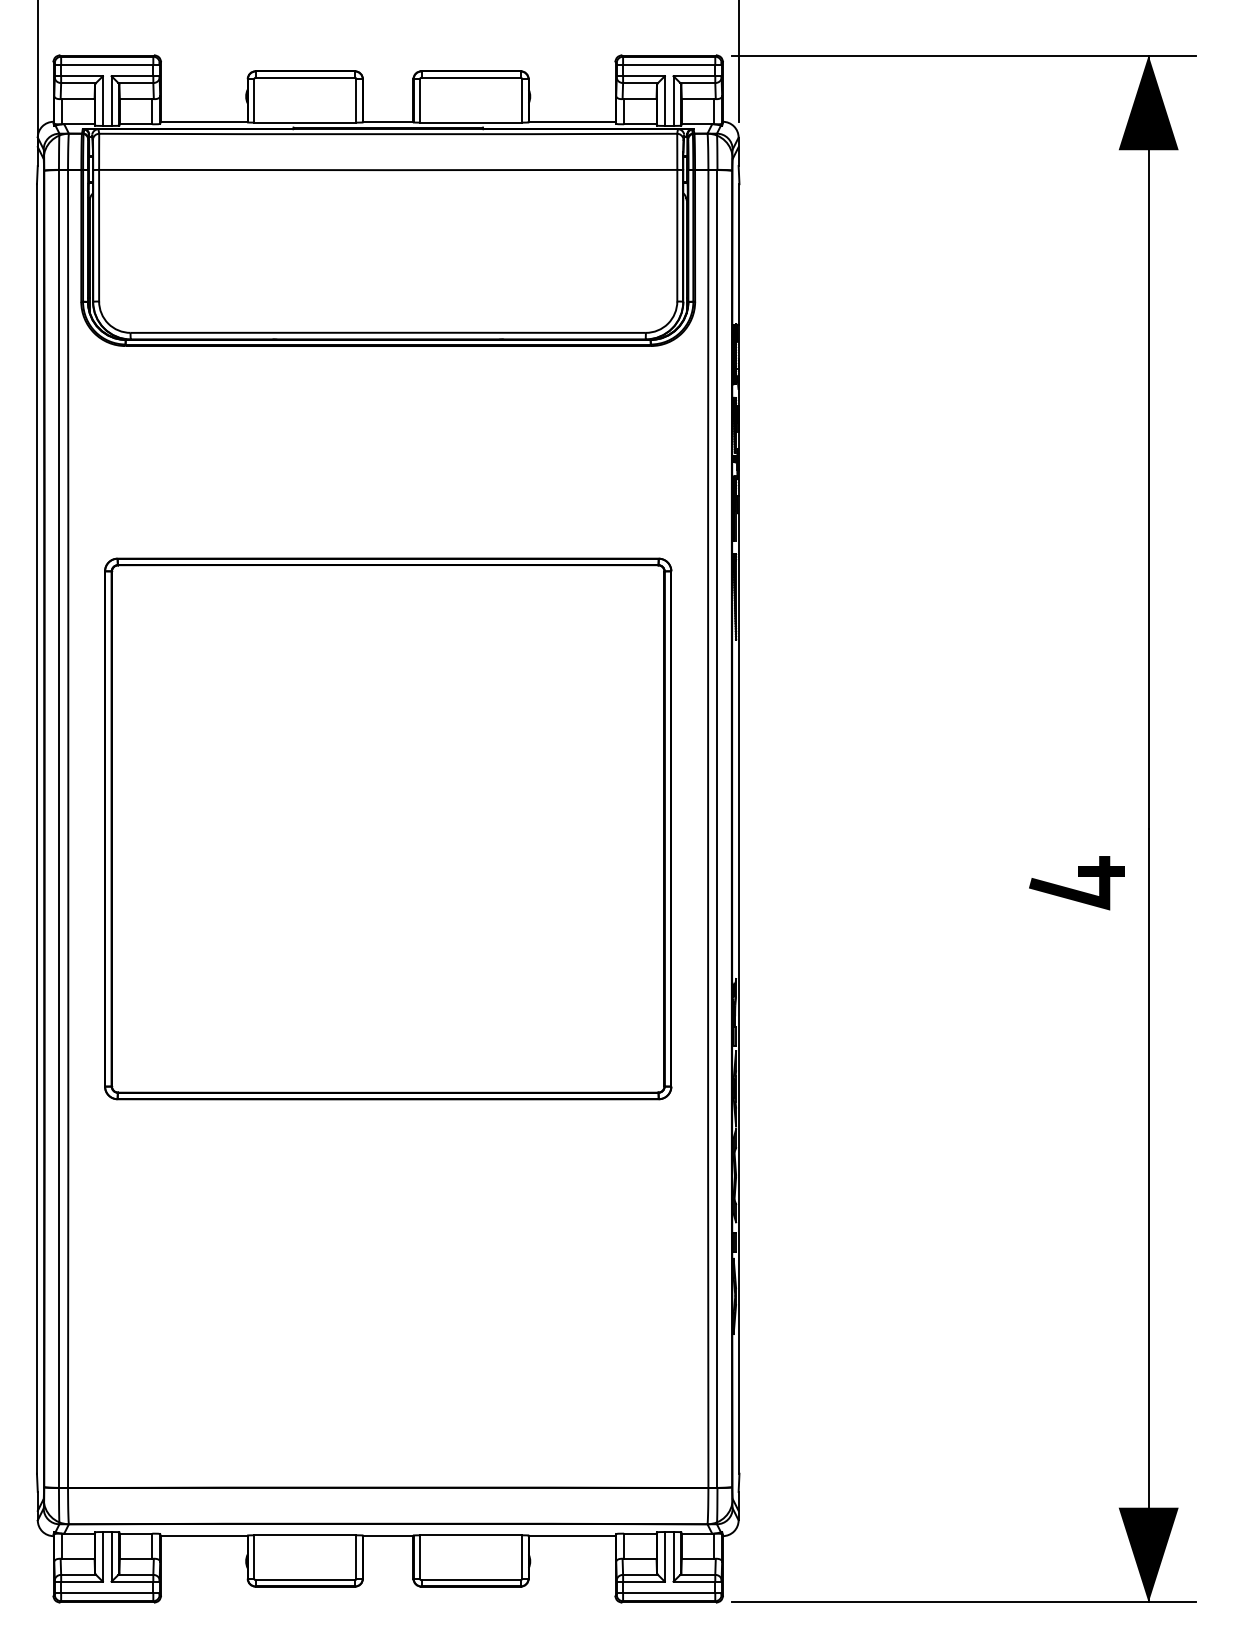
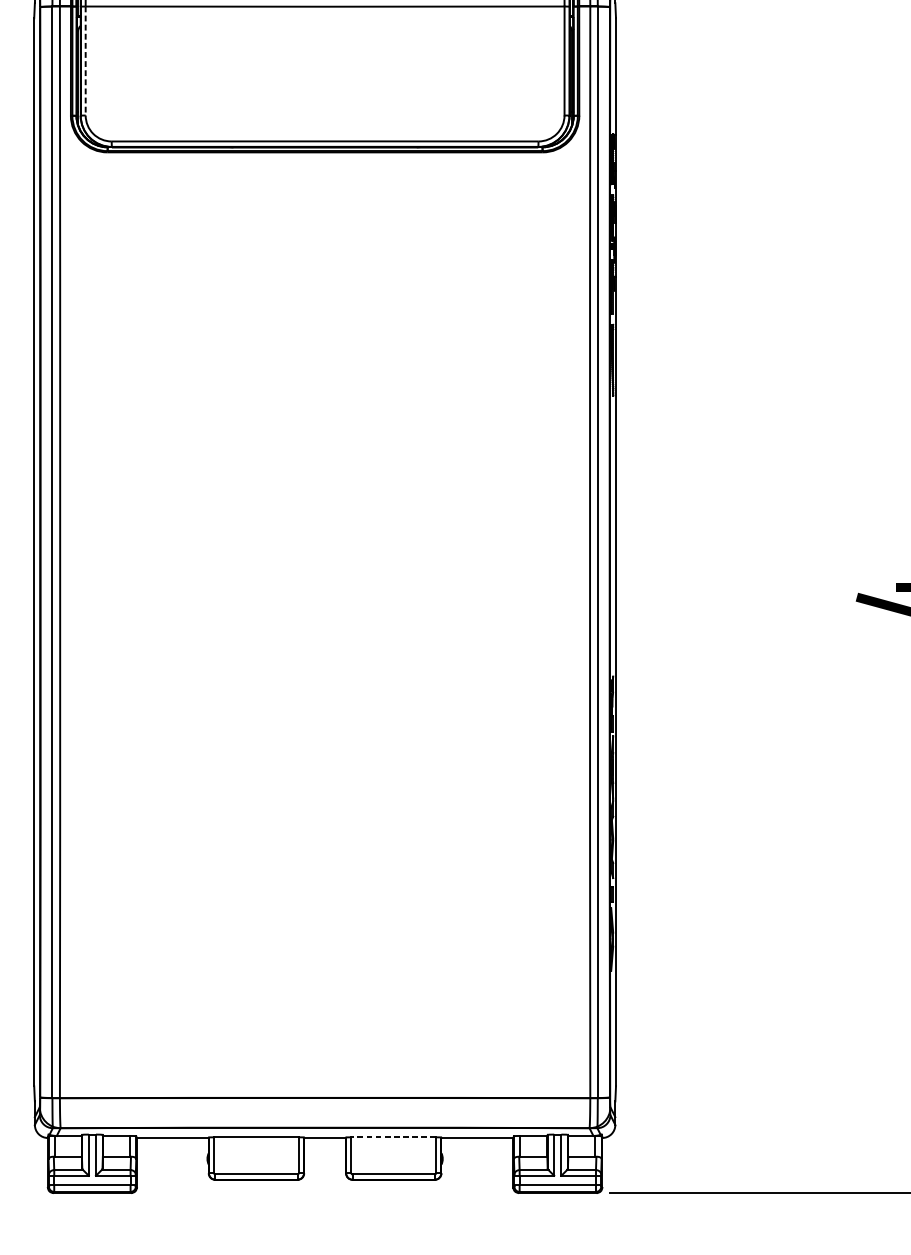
line: (99, 235) -> (85, 60), solid -> dashed
part: (388, 828) -> (325, 551), removed
line: (470, 1535) -> (393, 1137), solid -> dashed

